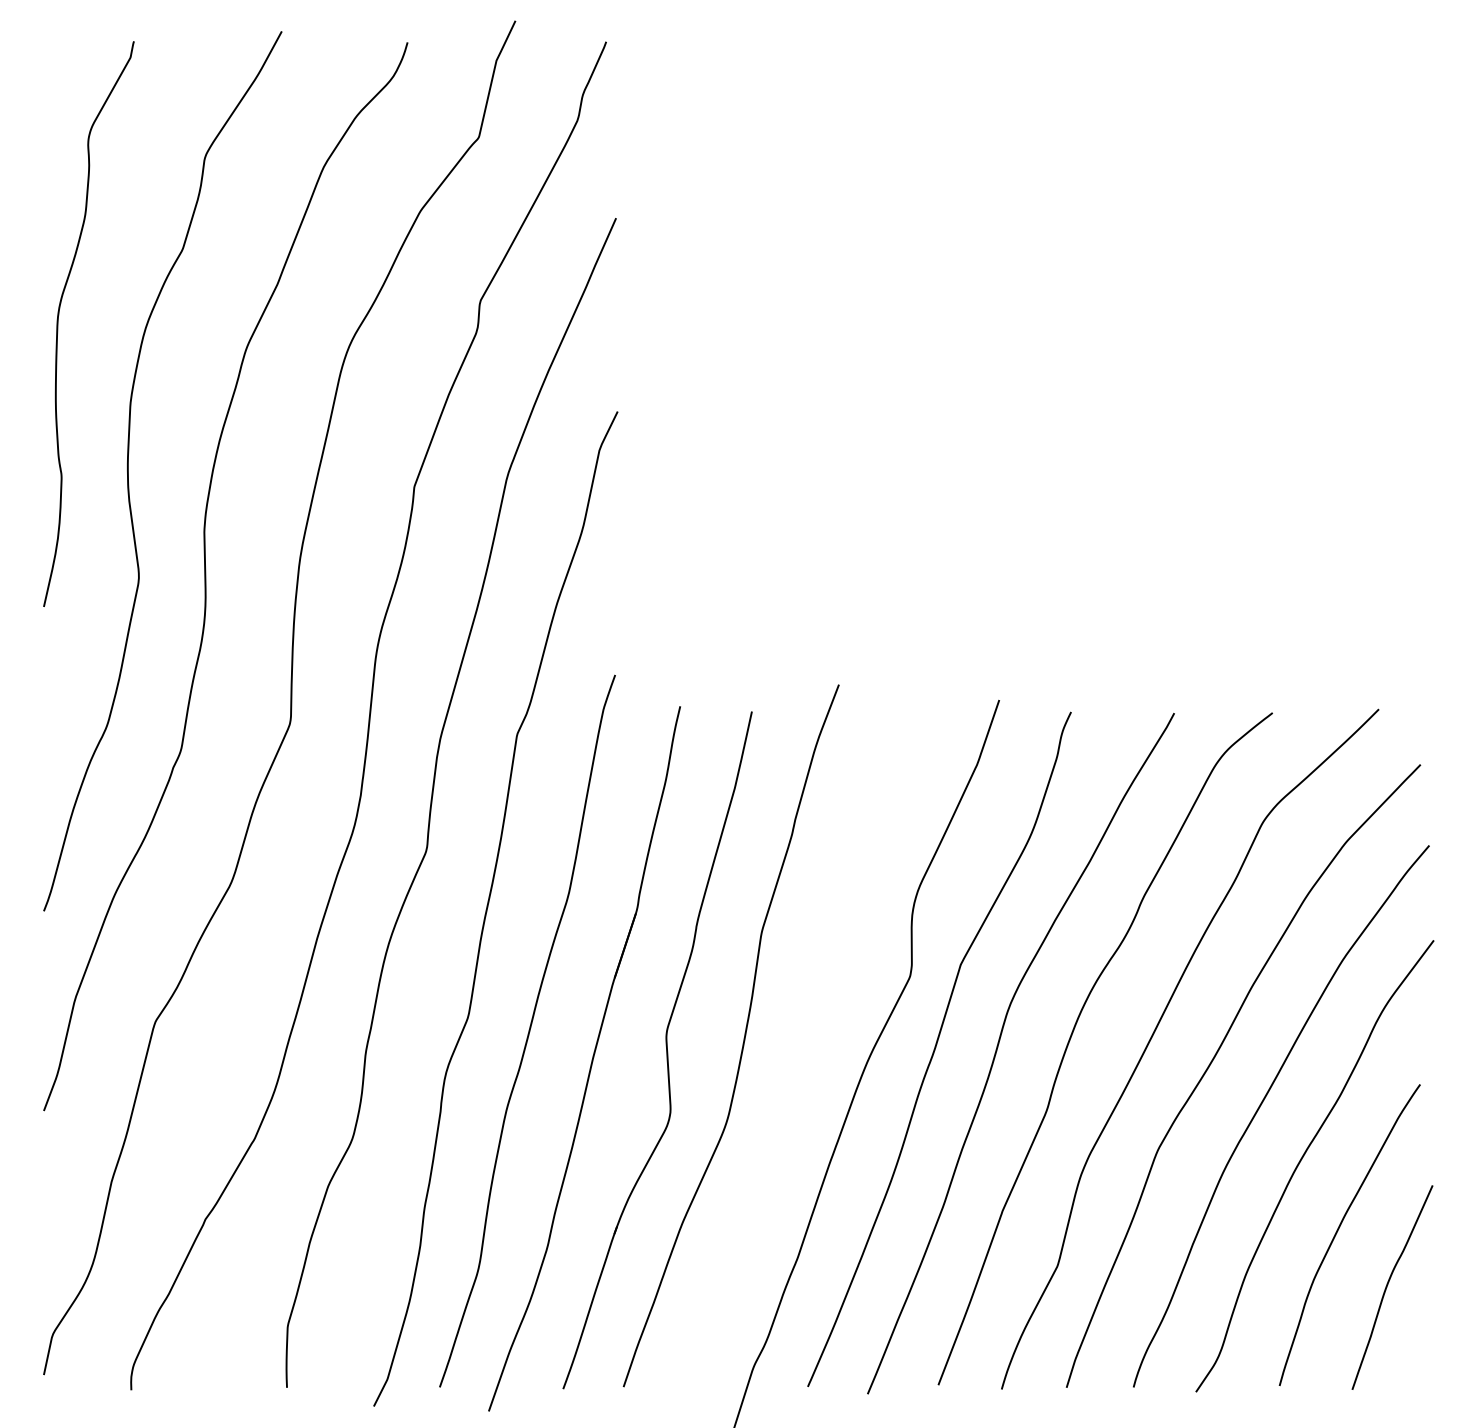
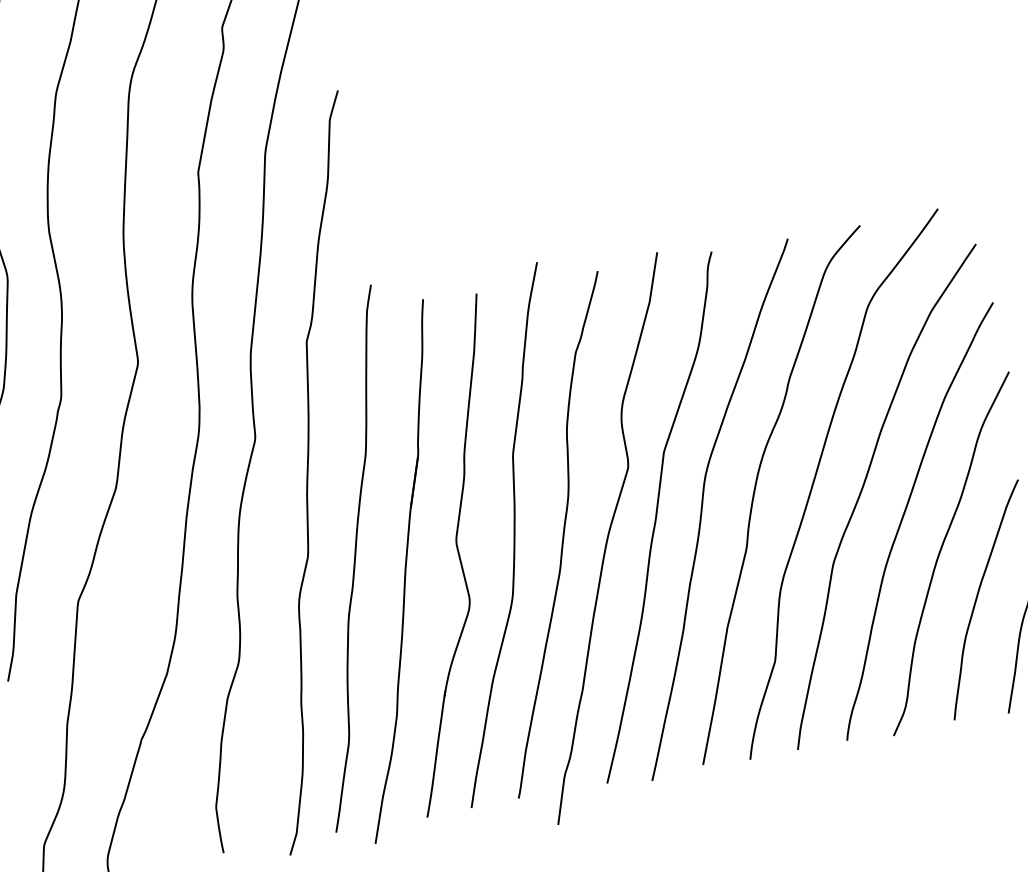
curve: (808, 1048) -> (562, 534), added

